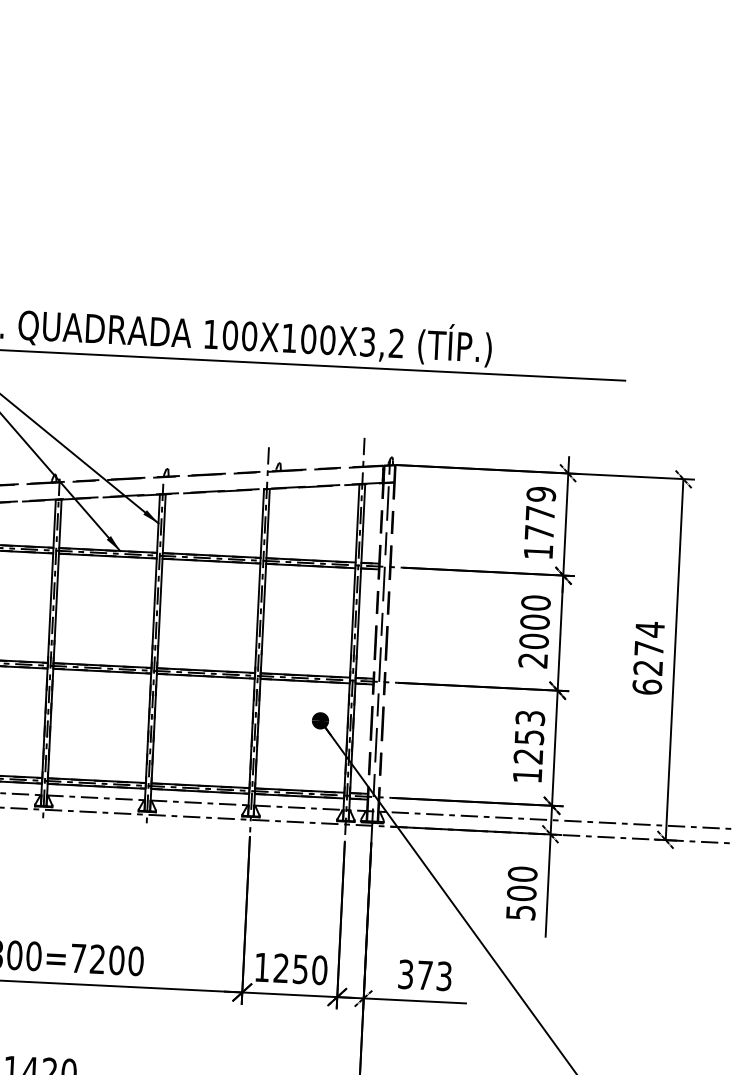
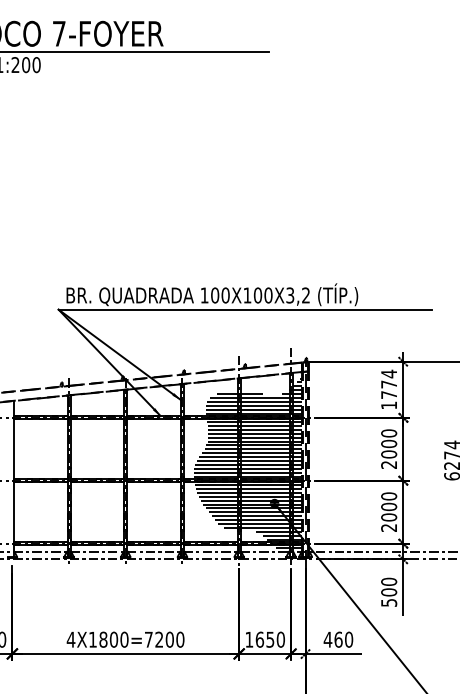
text: (542, 493) -> (389, 373), 1779 -> 1774
hatch: (274, 643) -> (247, 462), added
text: (529, 745) -> (389, 511), 1253 -> 2000
text: (280, 967) -> (259, 639), 1250 -> 1650
text: (425, 974) -> (338, 639), 373 -> 460

